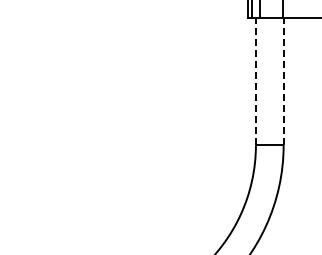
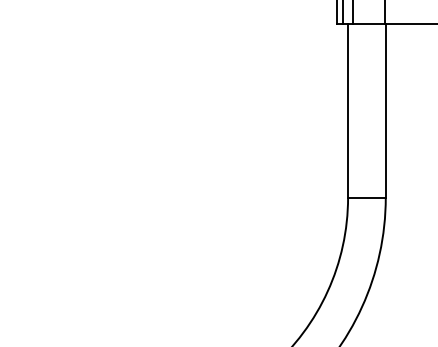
line: (255, 81) -> (347, 110), dashed -> solid
line: (283, 81) -> (385, 110), dashed -> solid

